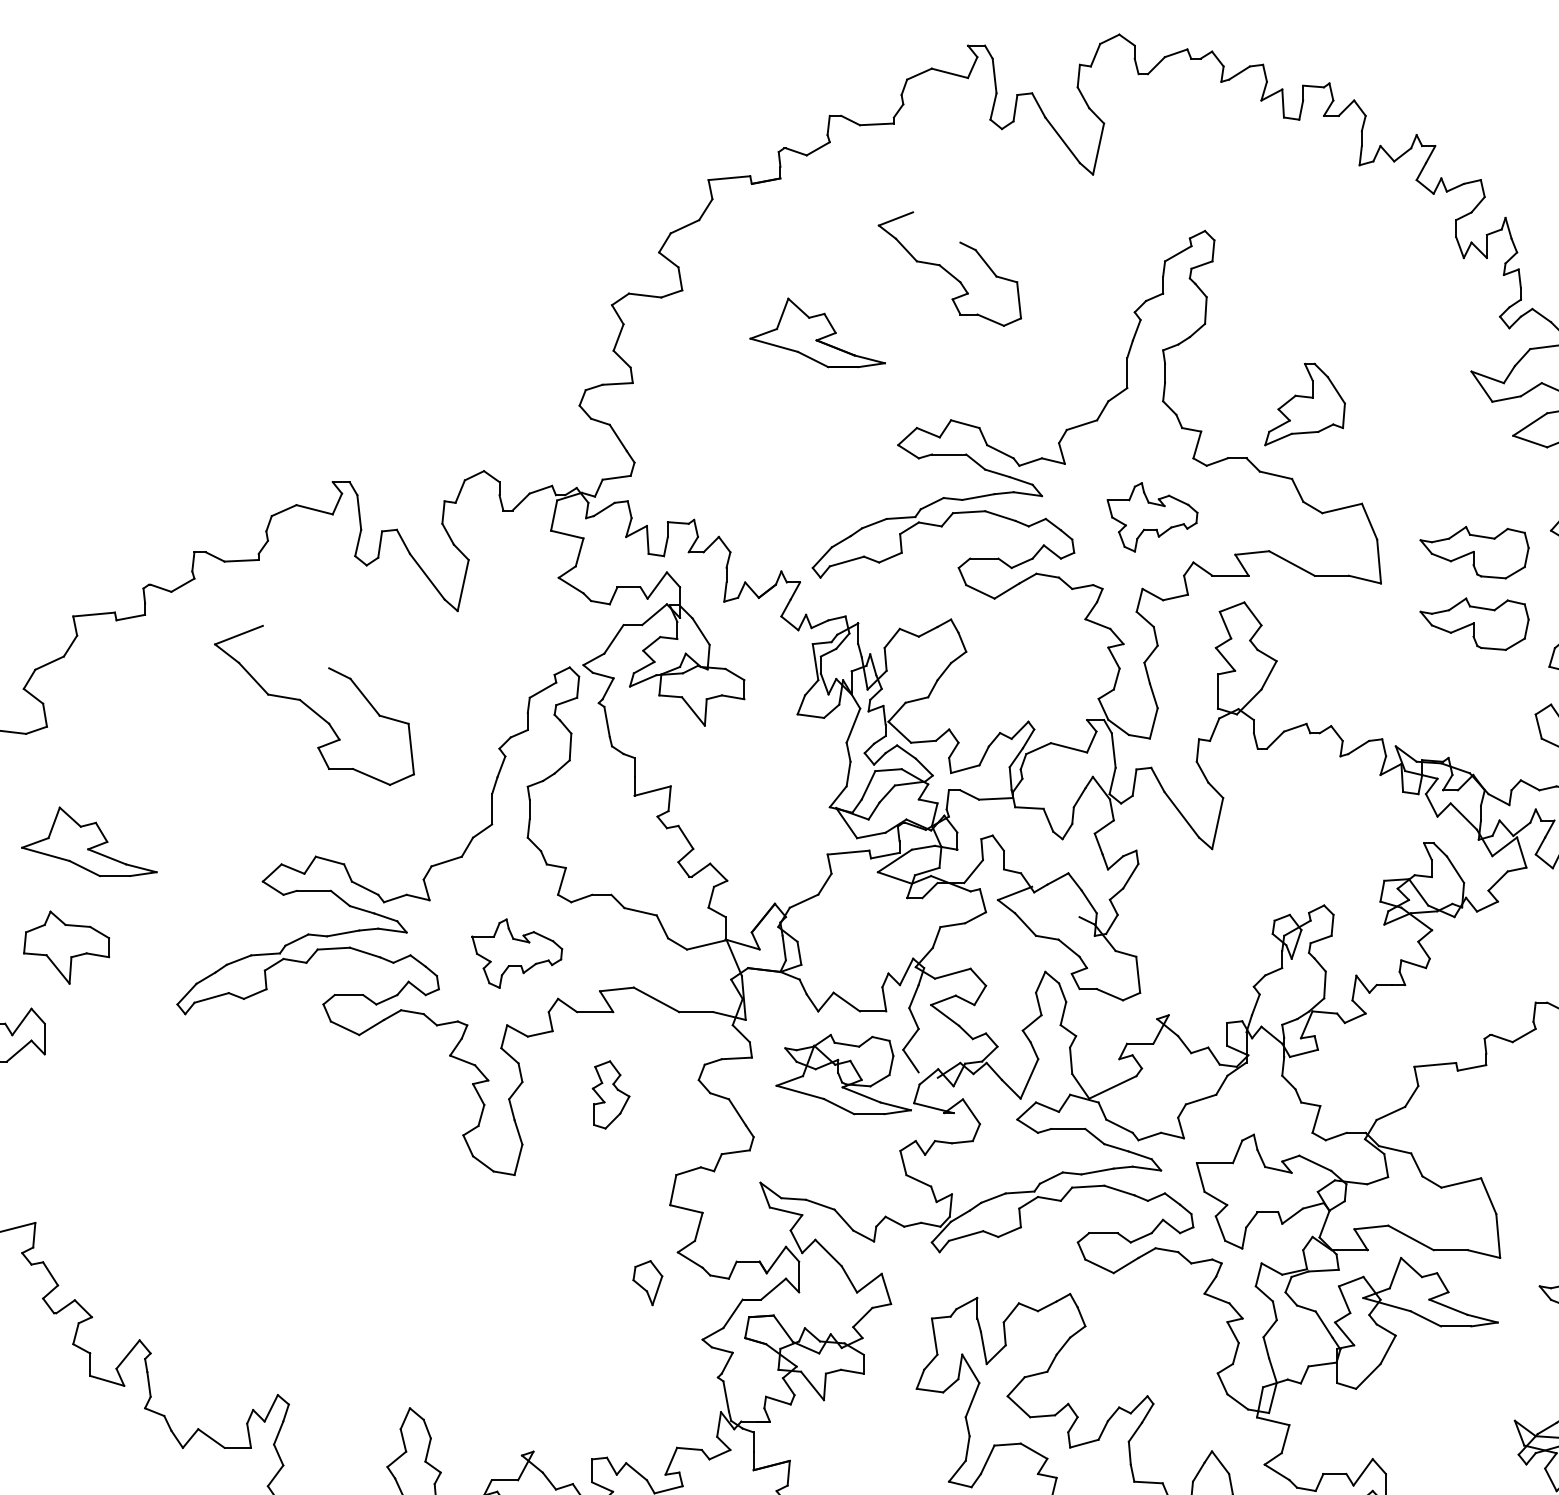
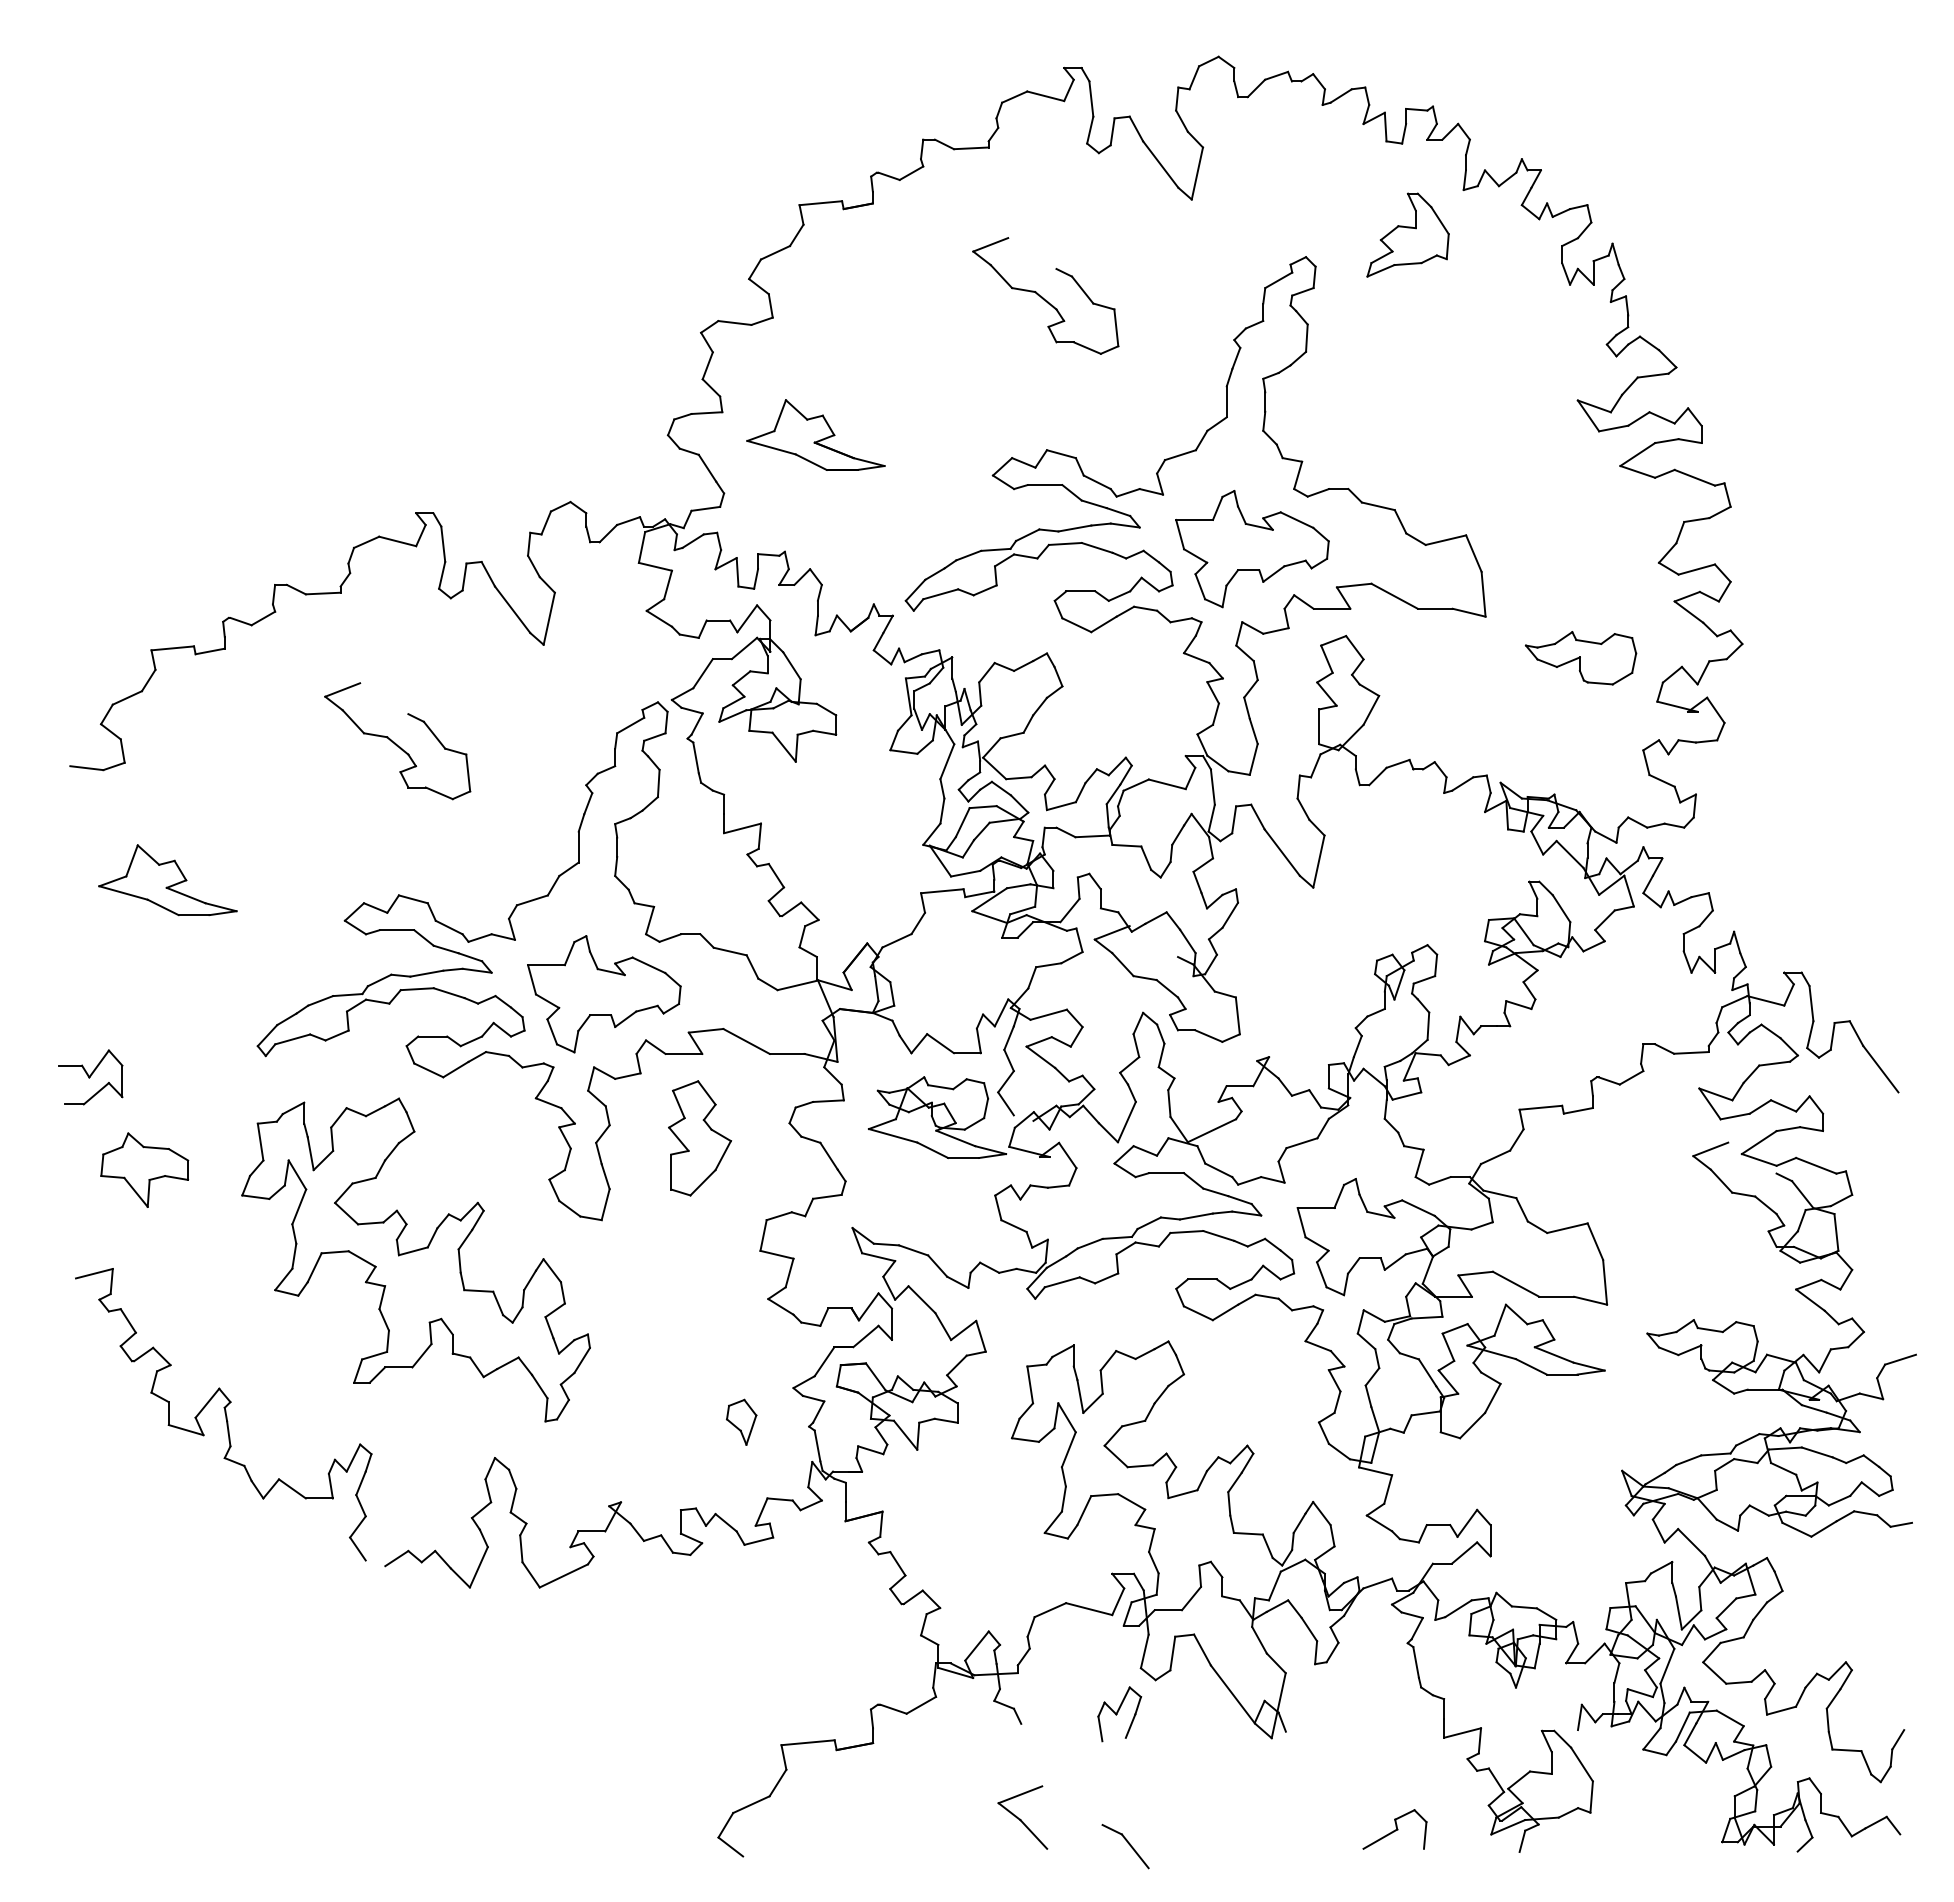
part: (817, 332) -> (815, 434), moved
part: (1304, 403) -> (1407, 234), moved
part: (1152, 517) -> (1252, 549), size x1.67
part: (1474, 552) -> (1580, 585), removed
part: (314, 705) -> (397, 741), size x0.71
part: (66, 947) -> (144, 1169), moved
part: (517, 953) -> (604, 994), size x1.67
part: (611, 1095) -> (700, 1138), size x1.67
part: (332, 1213) -> (415, 1259), added
part: (647, 1282) -> (741, 1421), moved

